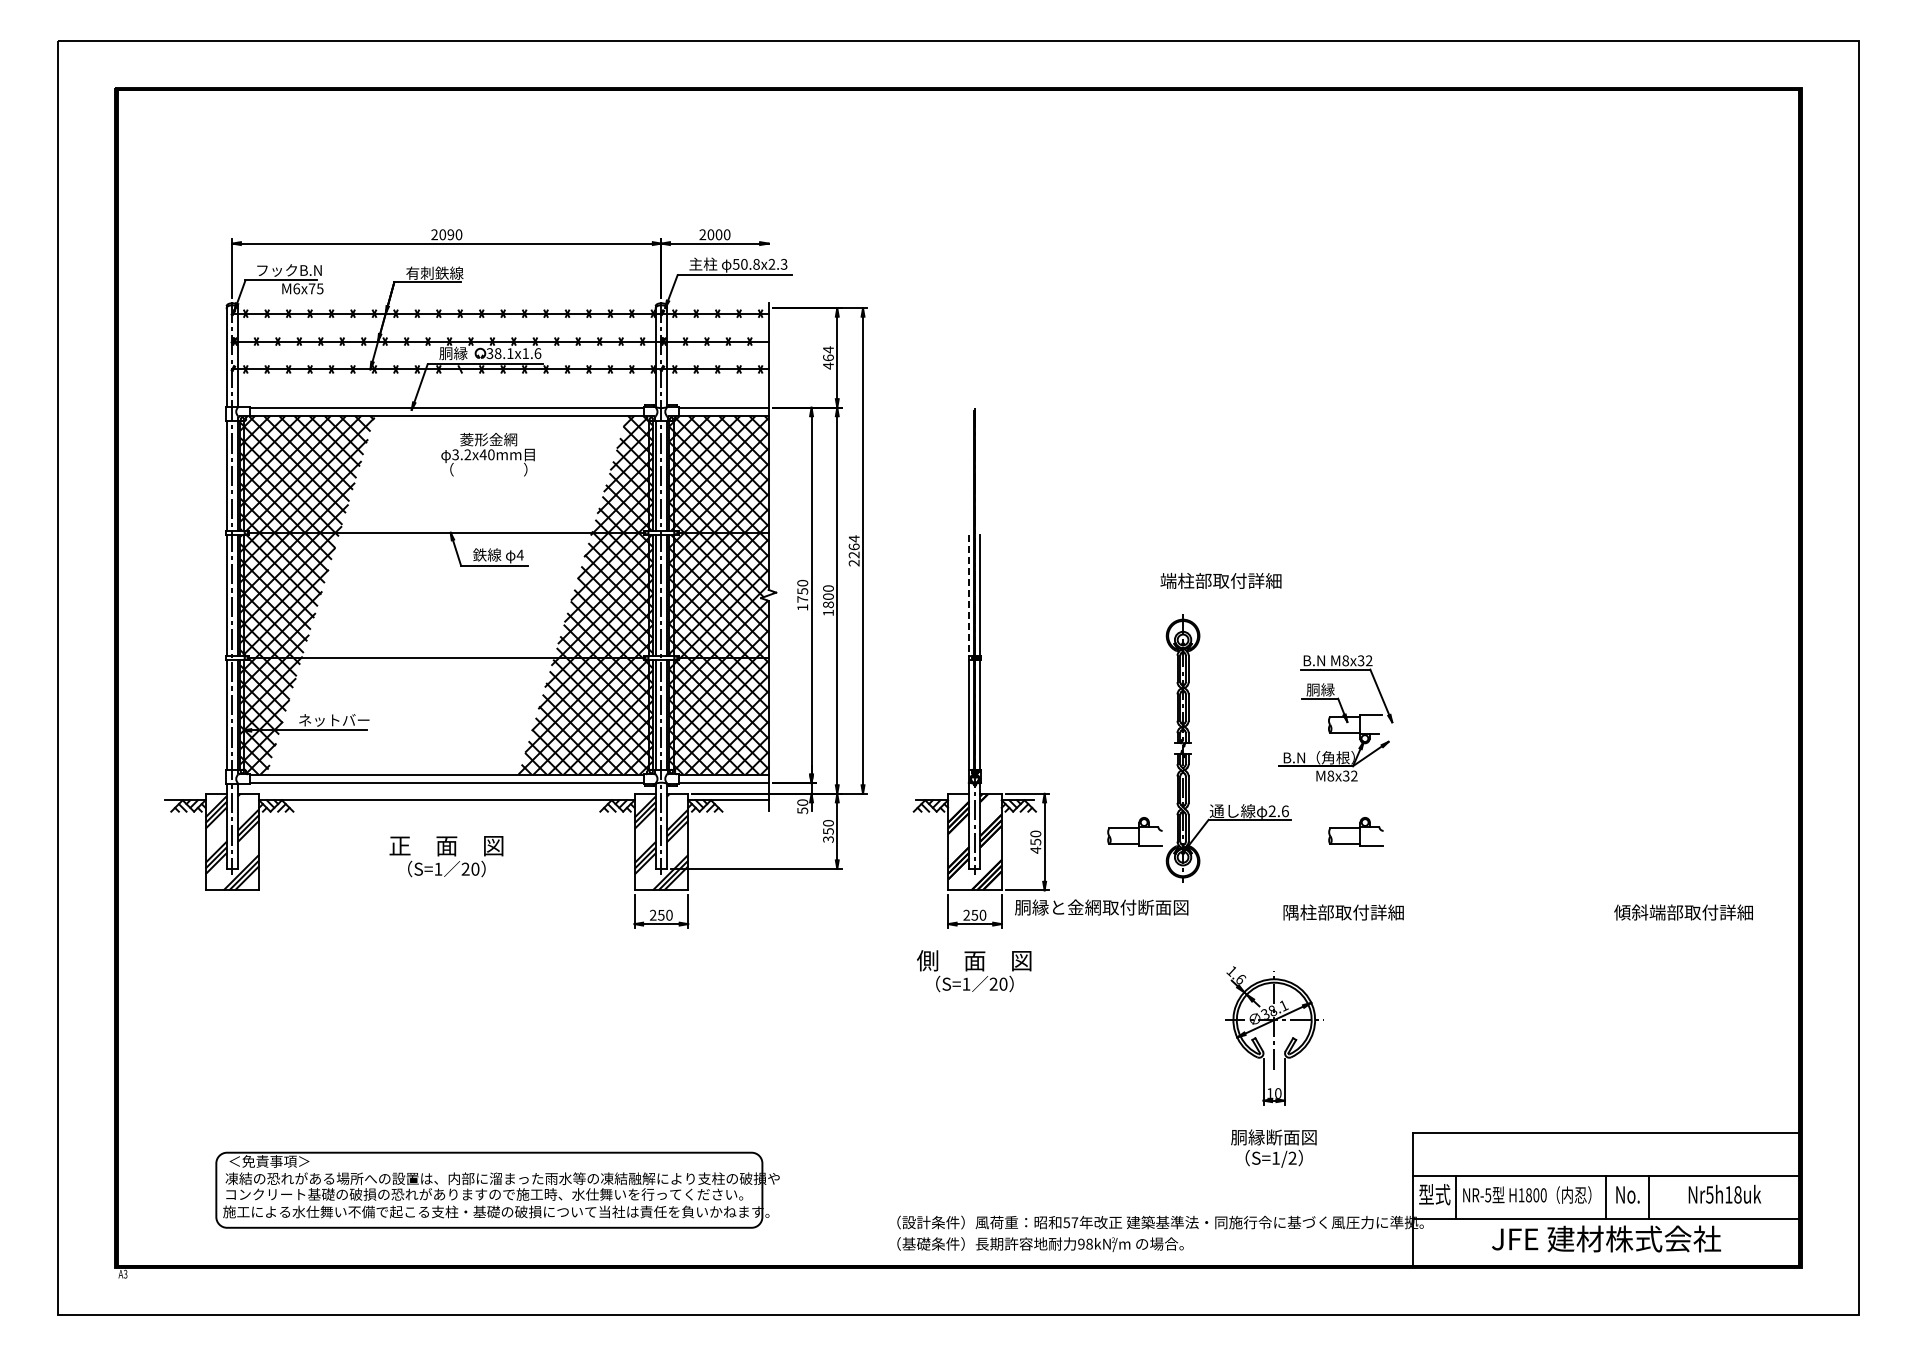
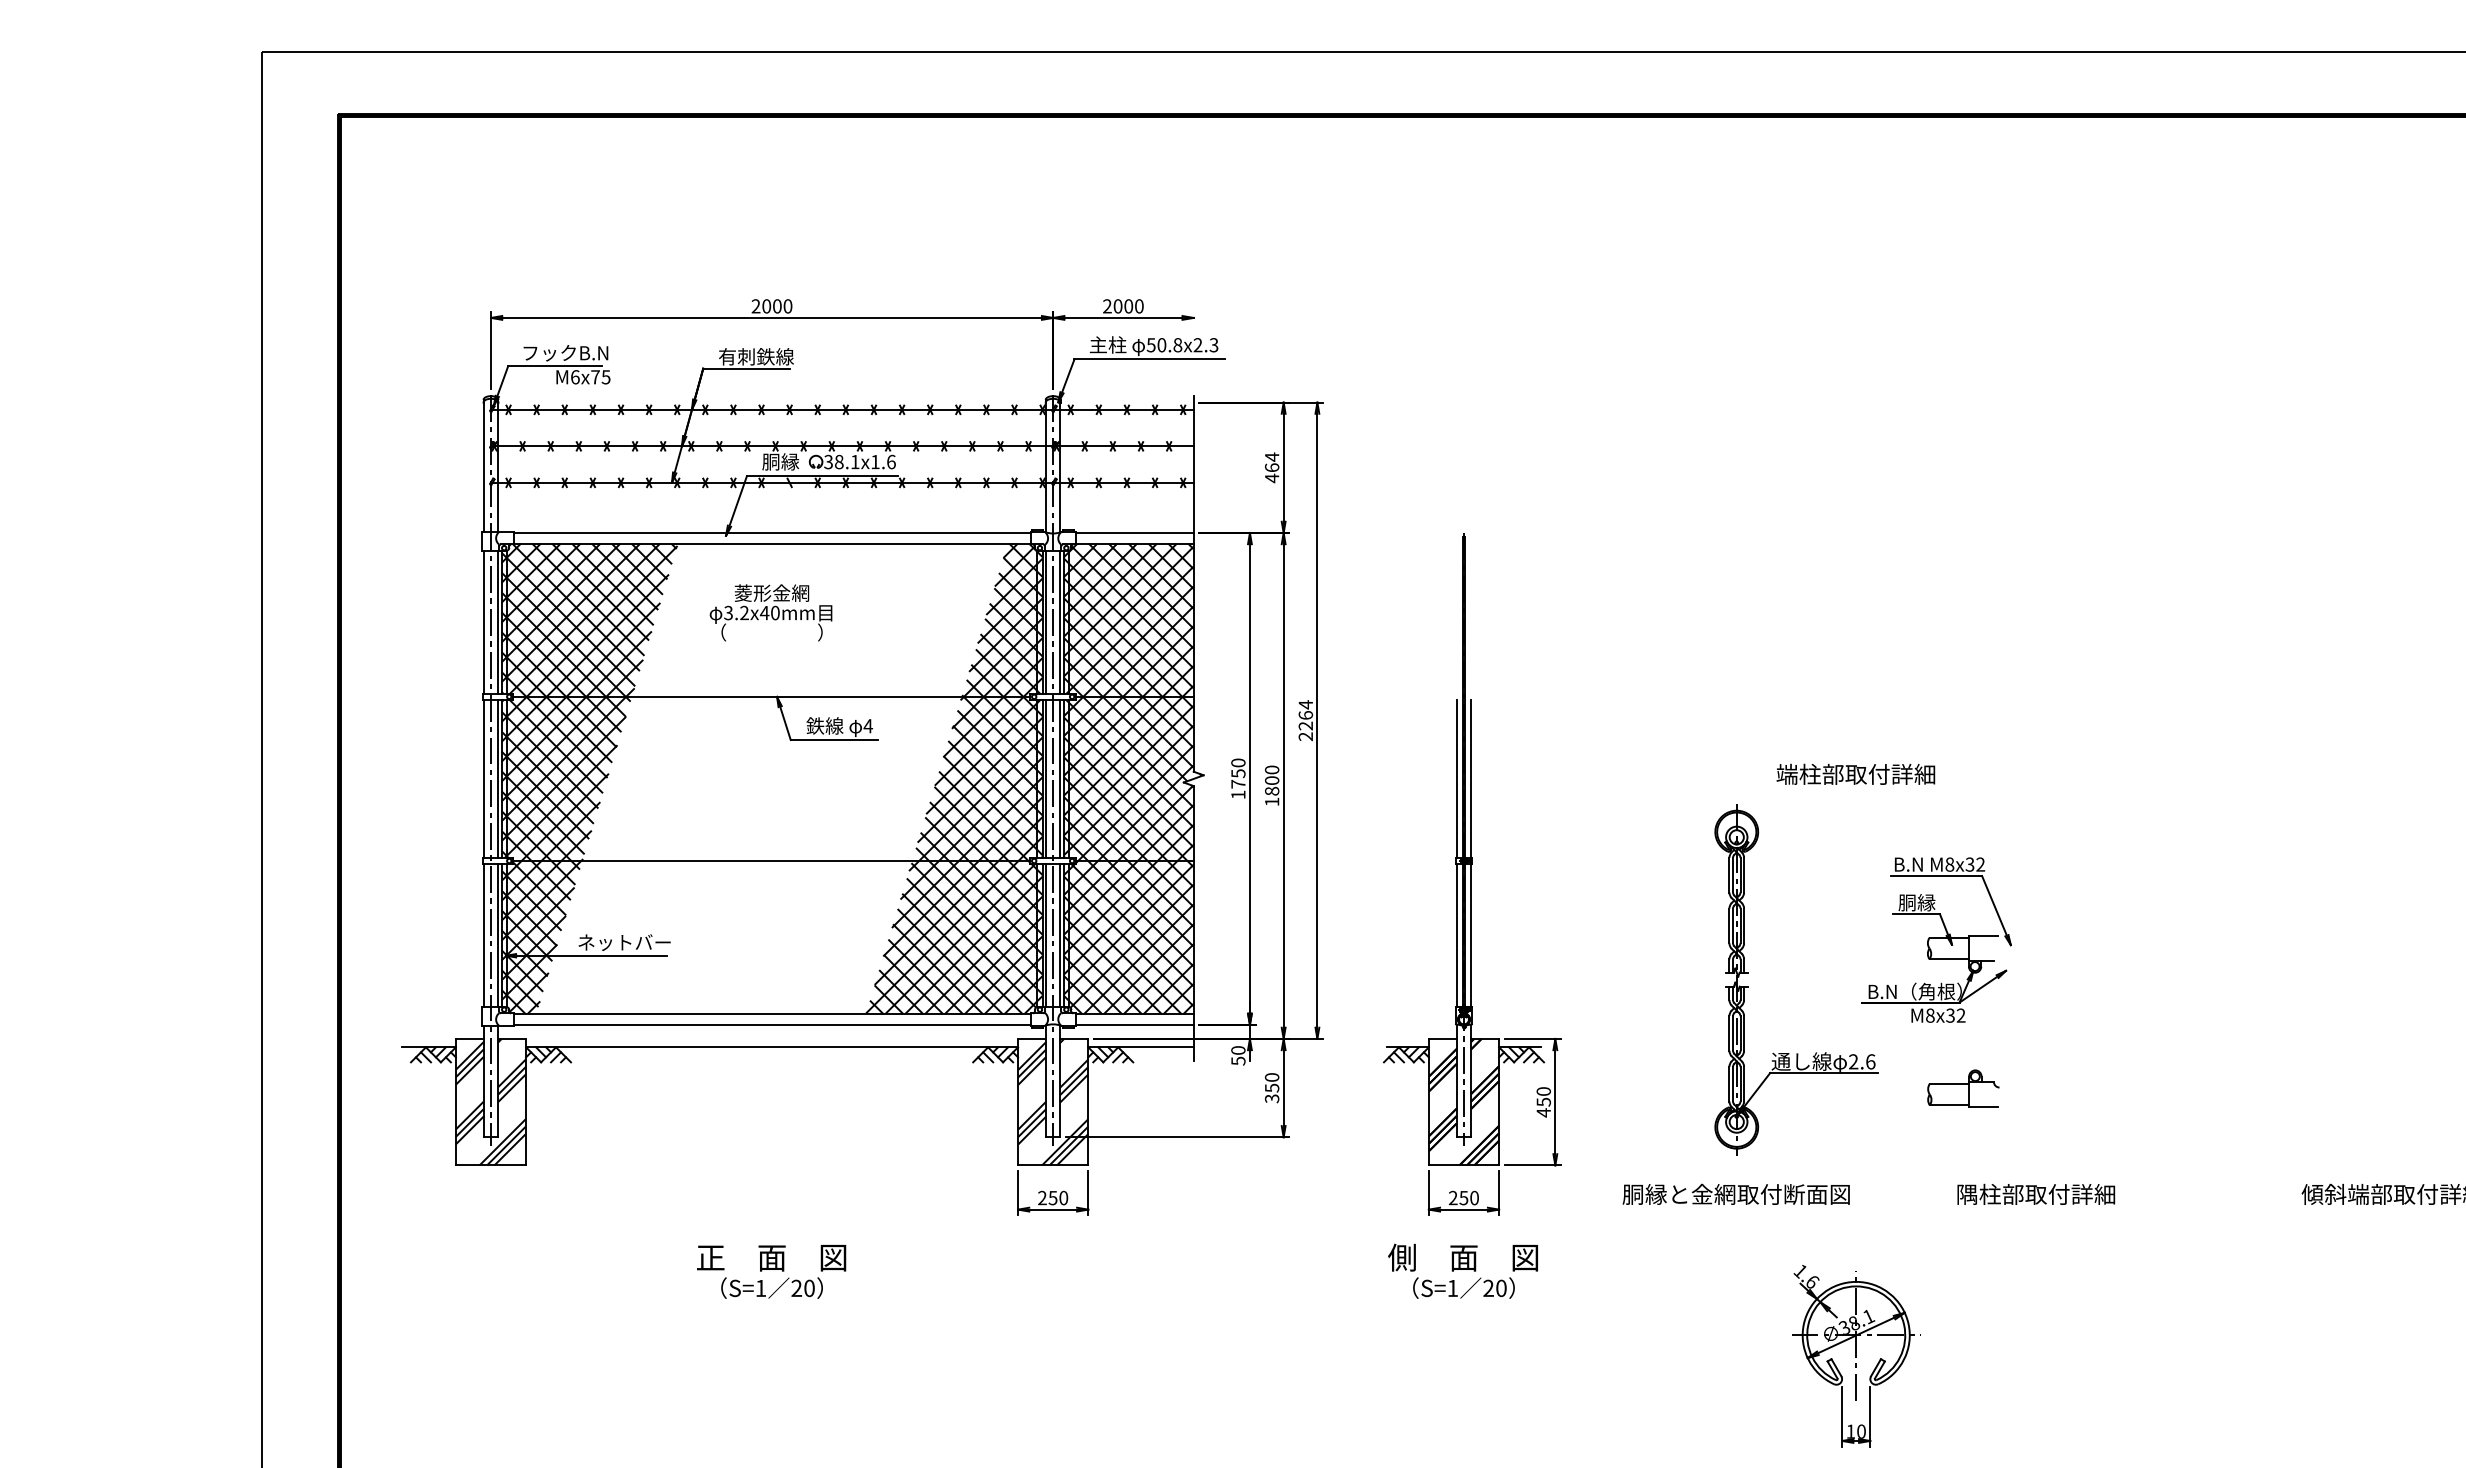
text: (450, 234) -> (776, 306), 2090 -> 2000
text: (487, 454) -> (770, 612), moved
text: (1220, 580) -> (1855, 773), moved
line: (969, 595) -> (1456, 779), dashed -> solid
part: (1134, 831) -> (1673, 1088), removed
text: (446, 856) -> (771, 1271), moved
text: (1101, 907) -> (1735, 1194), moved
text: (1343, 912) -> (2036, 1194), moved

